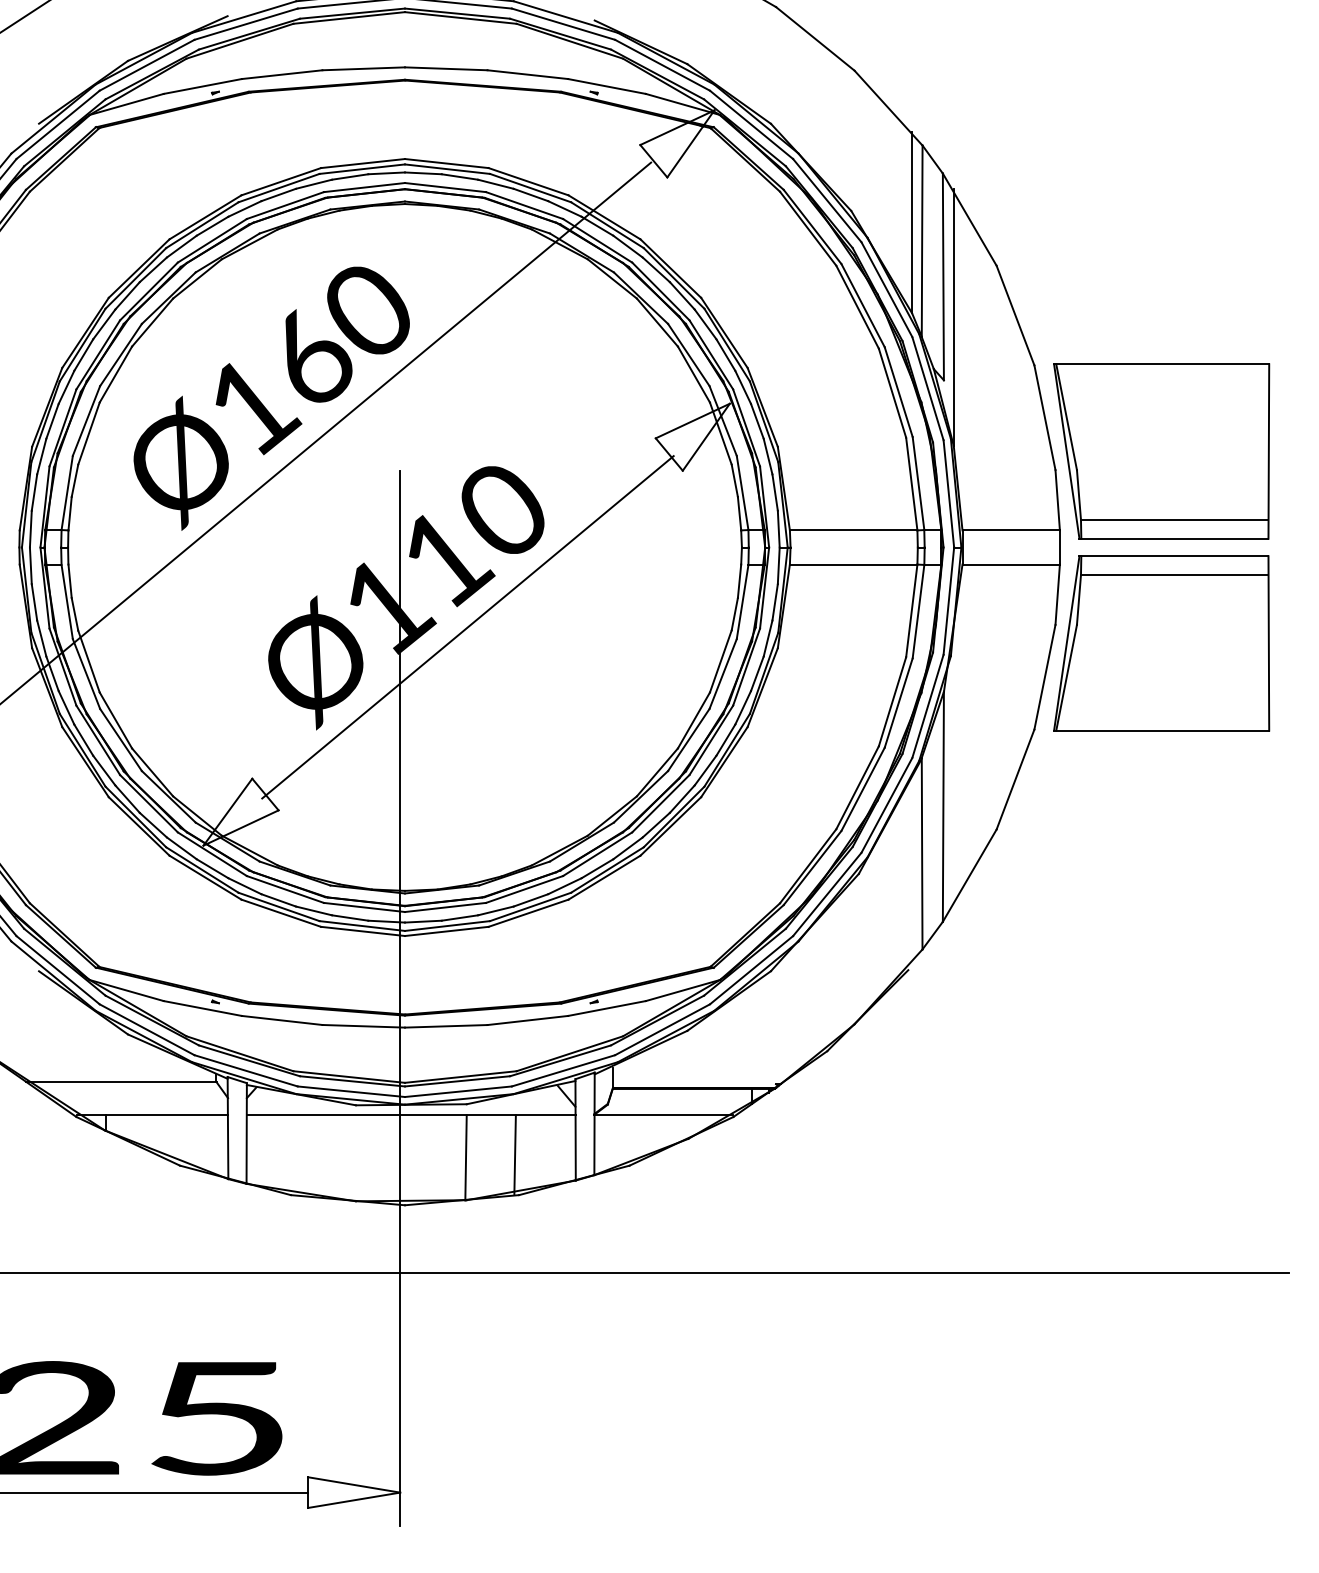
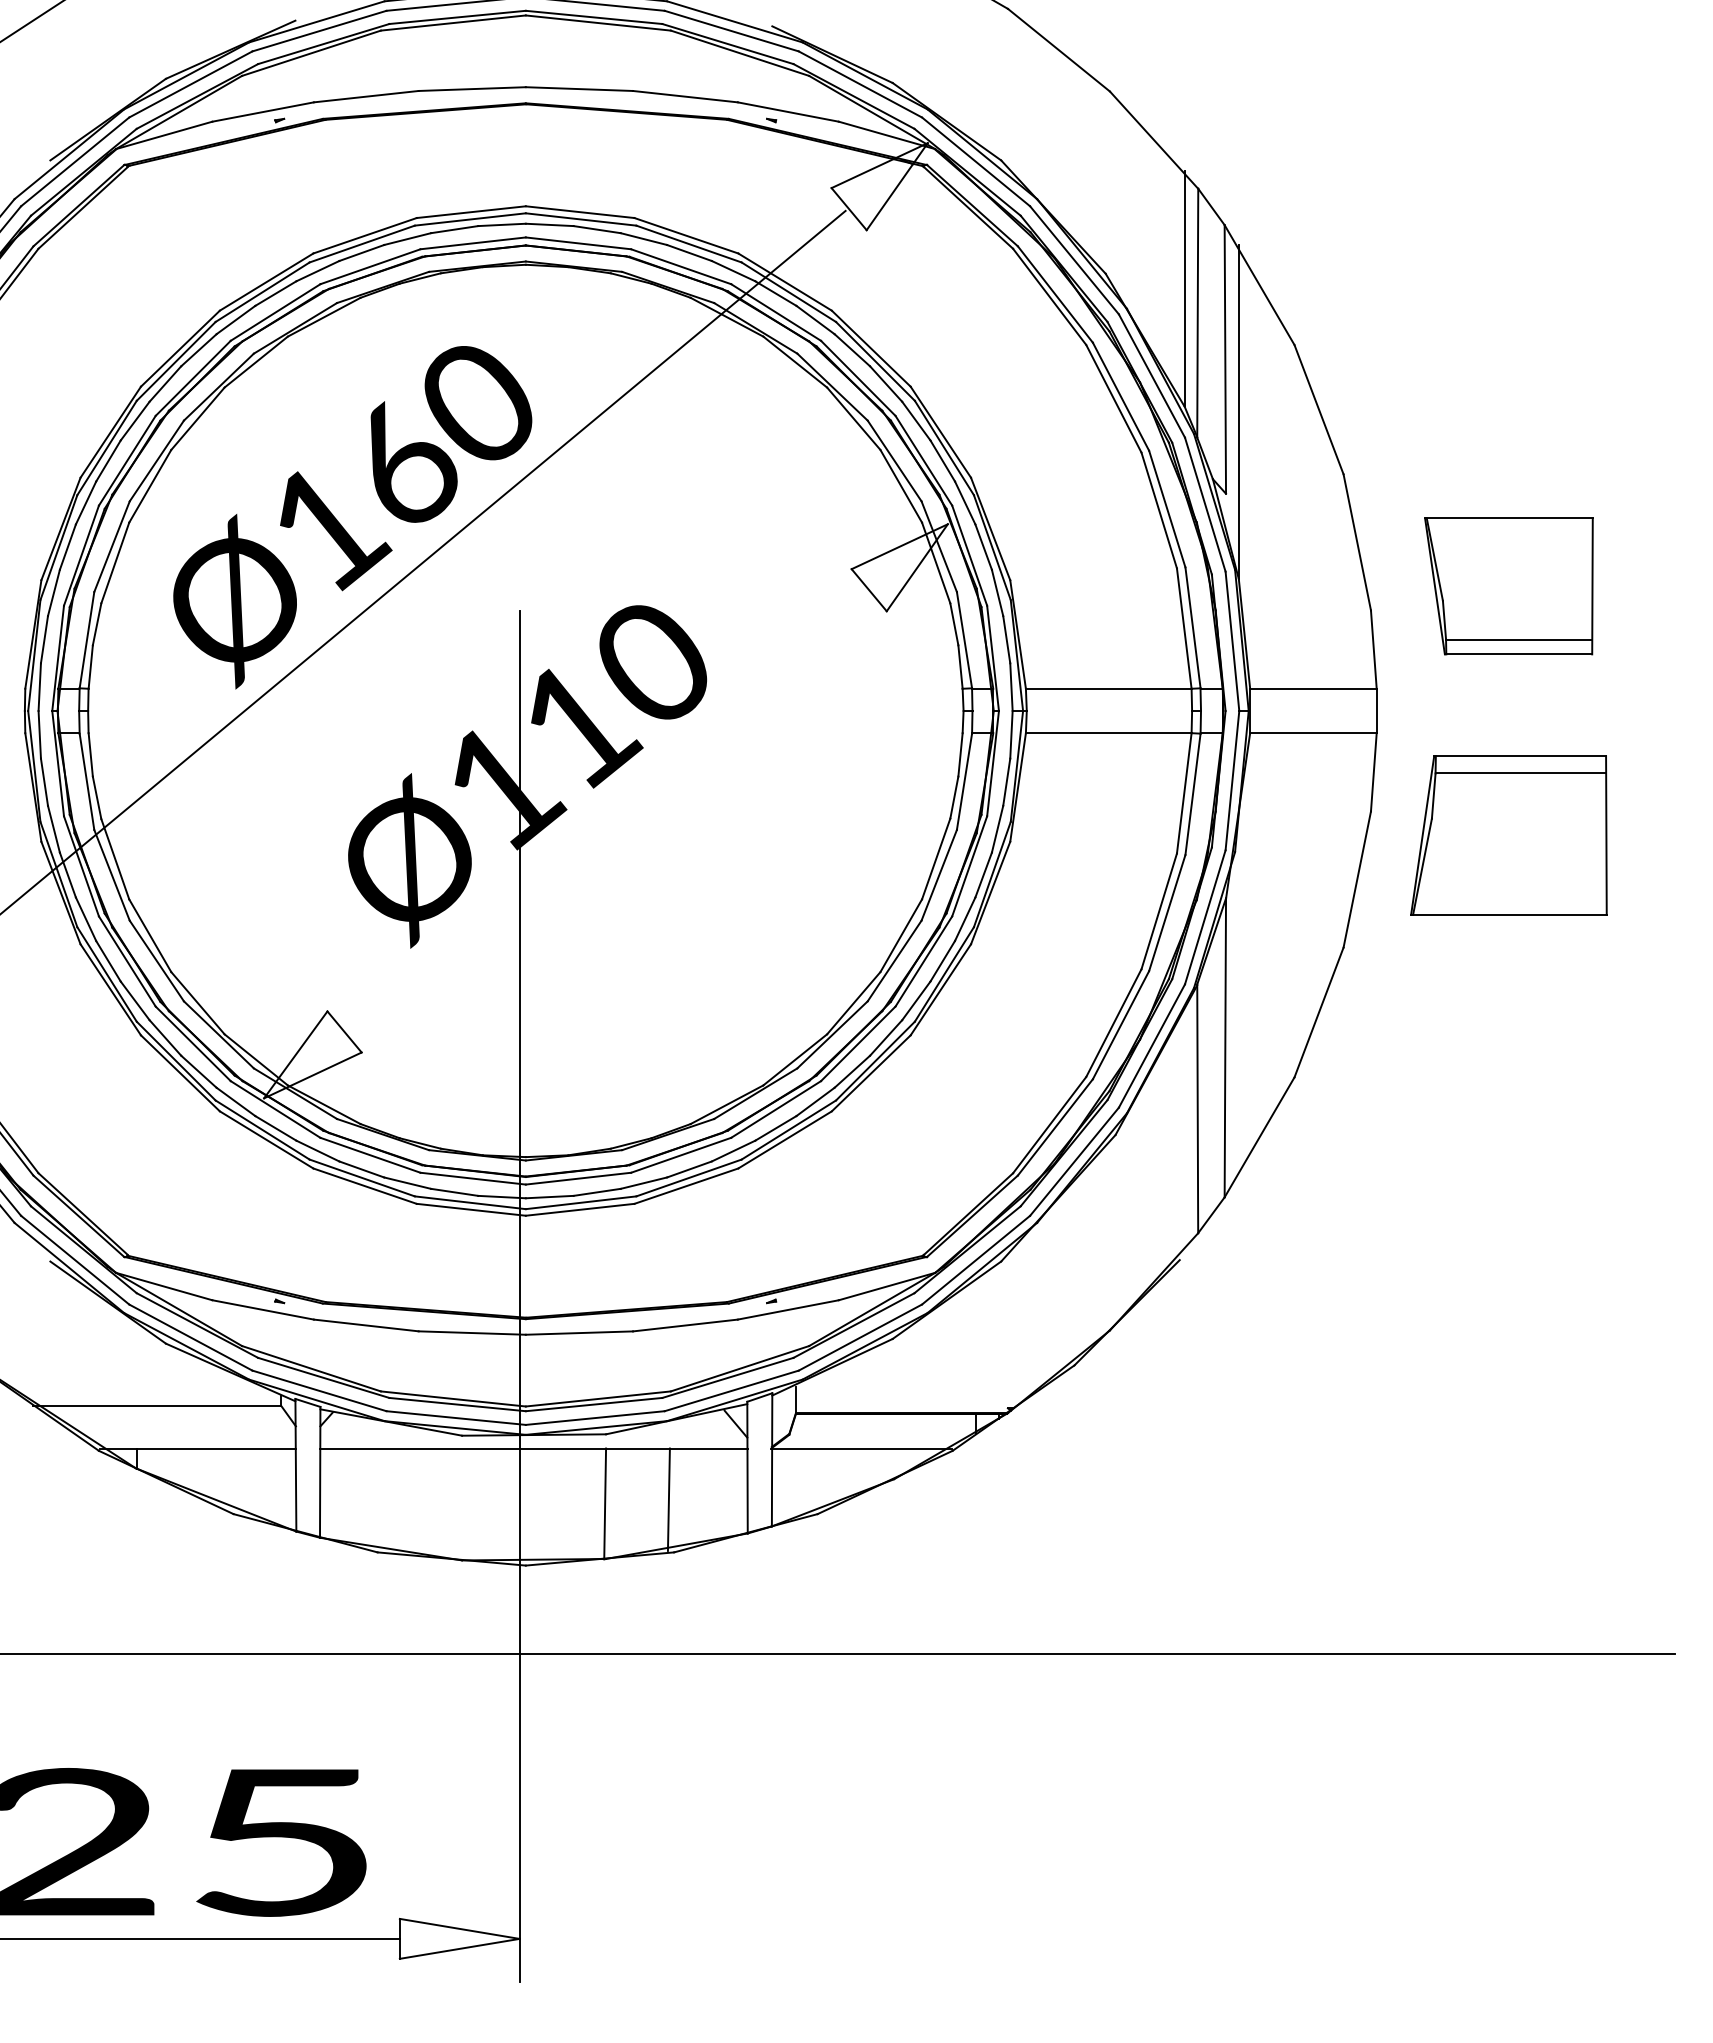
part: (1161, 451) -> (1508, 586), size x0.6
line: (467, 627) -> (607, 814), removed
part: (1161, 643) -> (1508, 835), size x0.7

